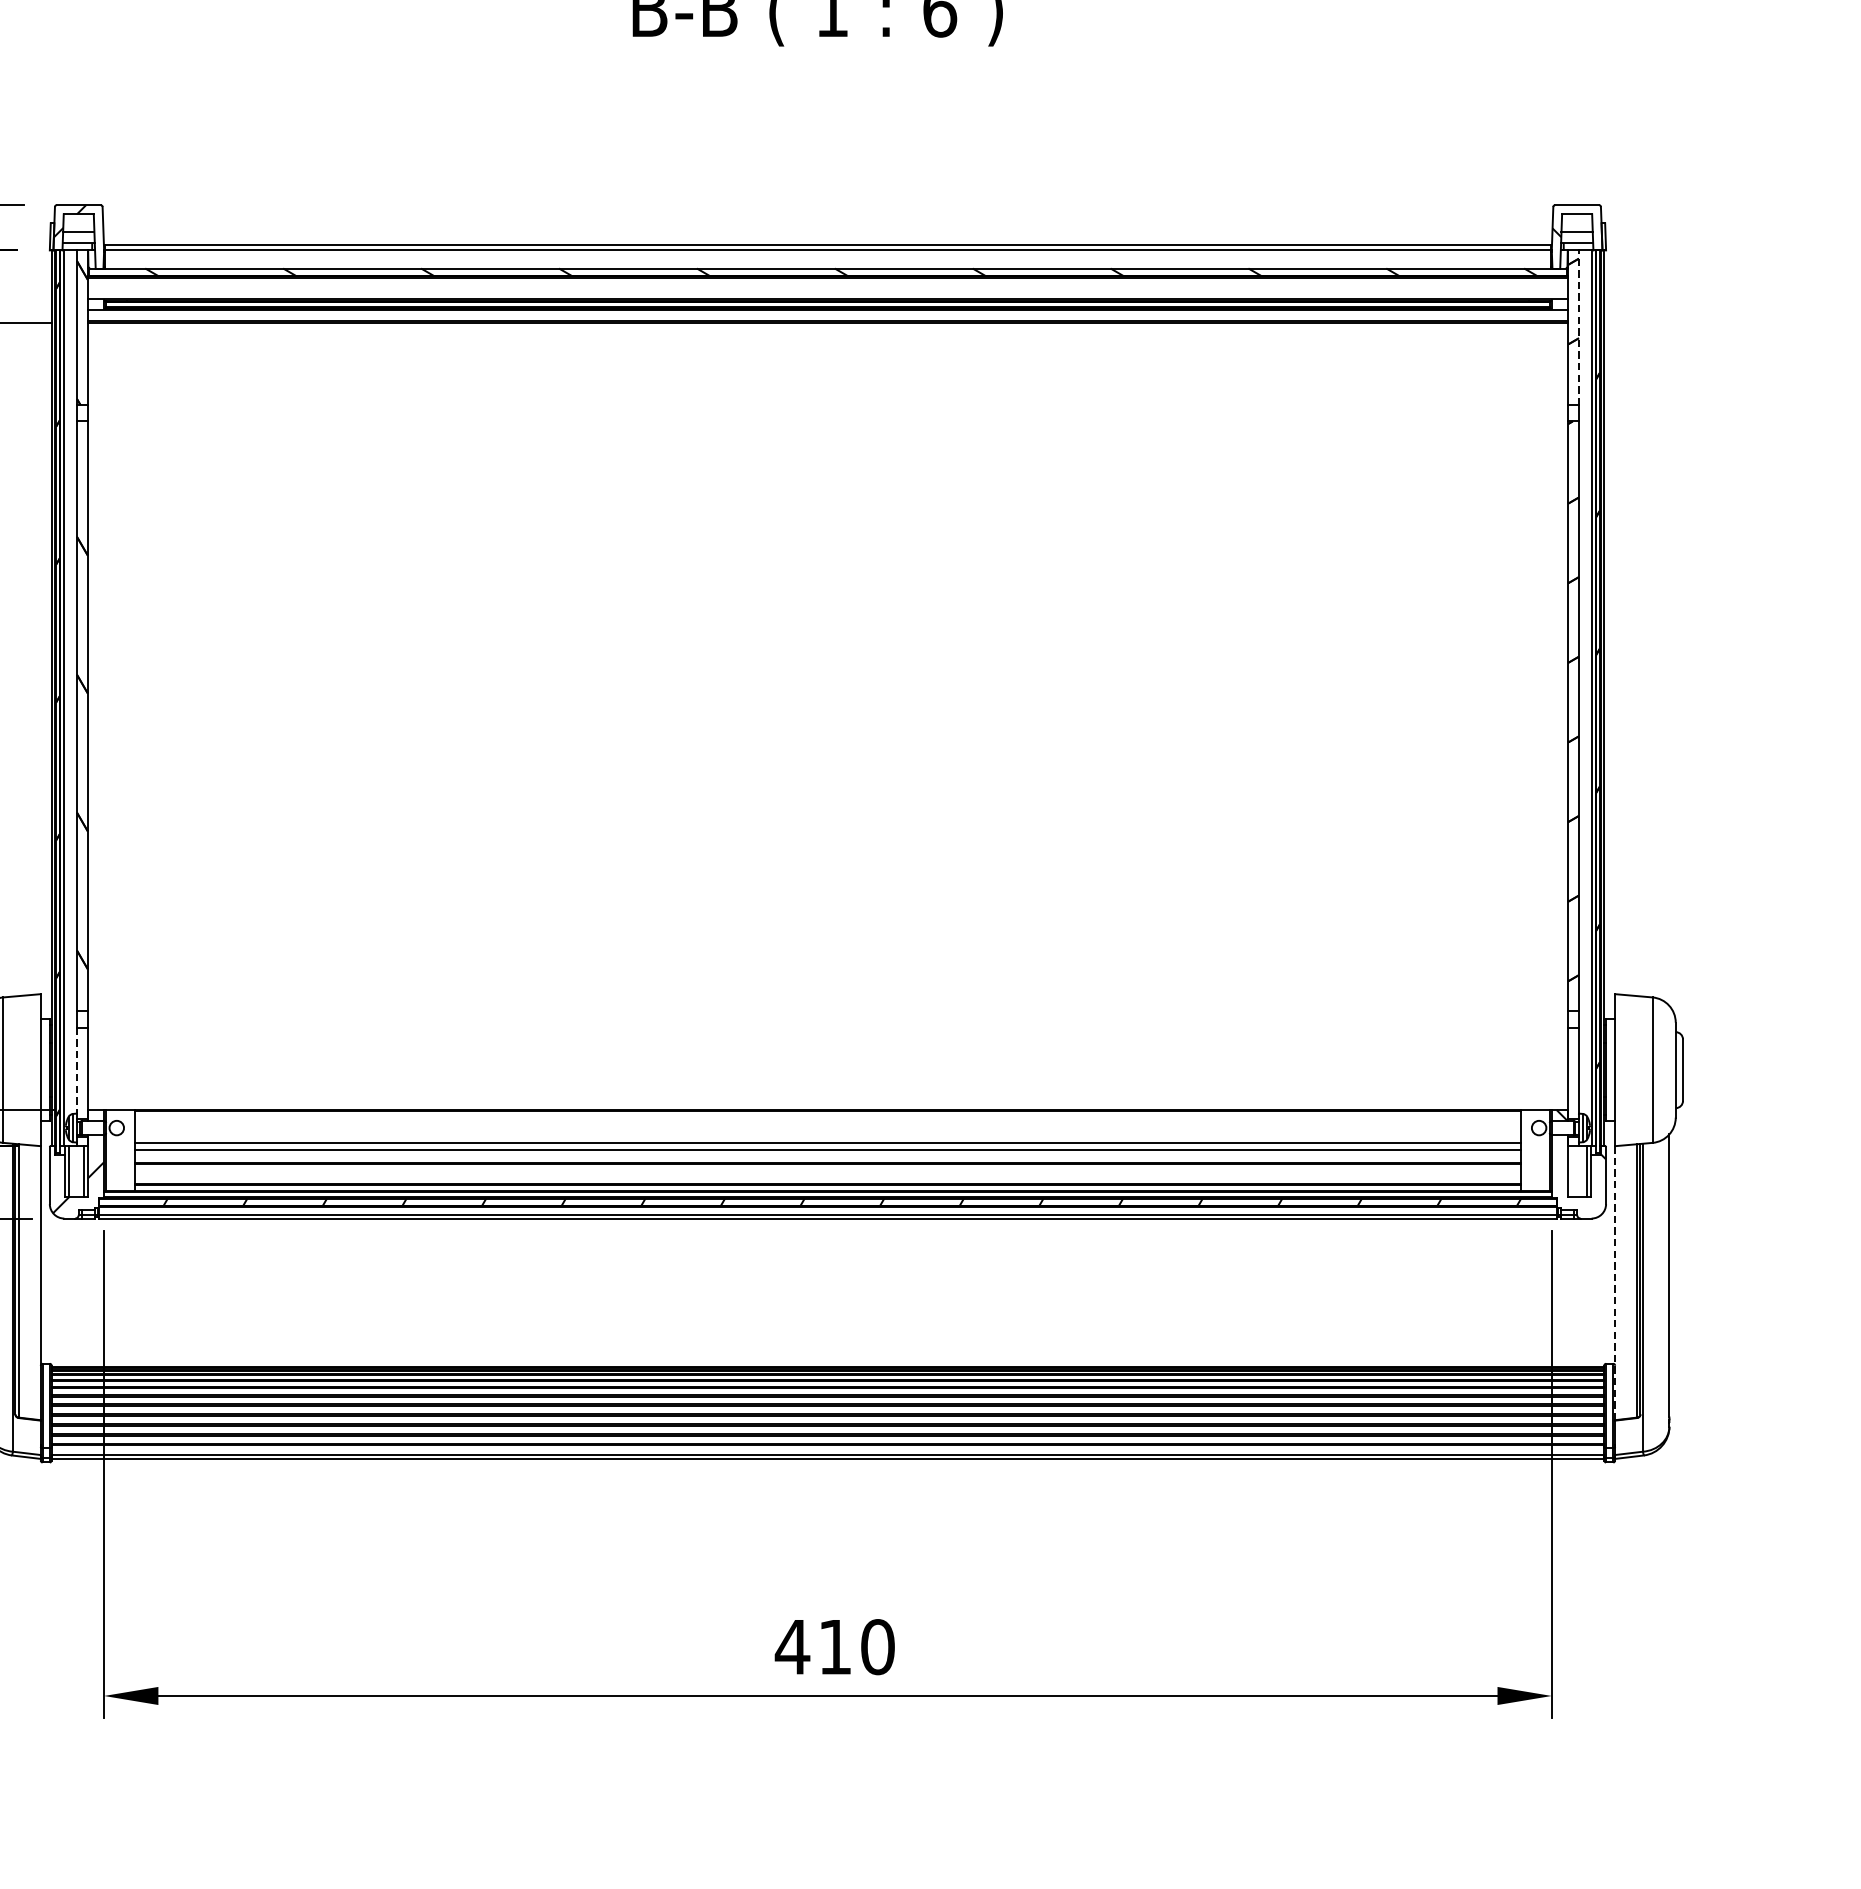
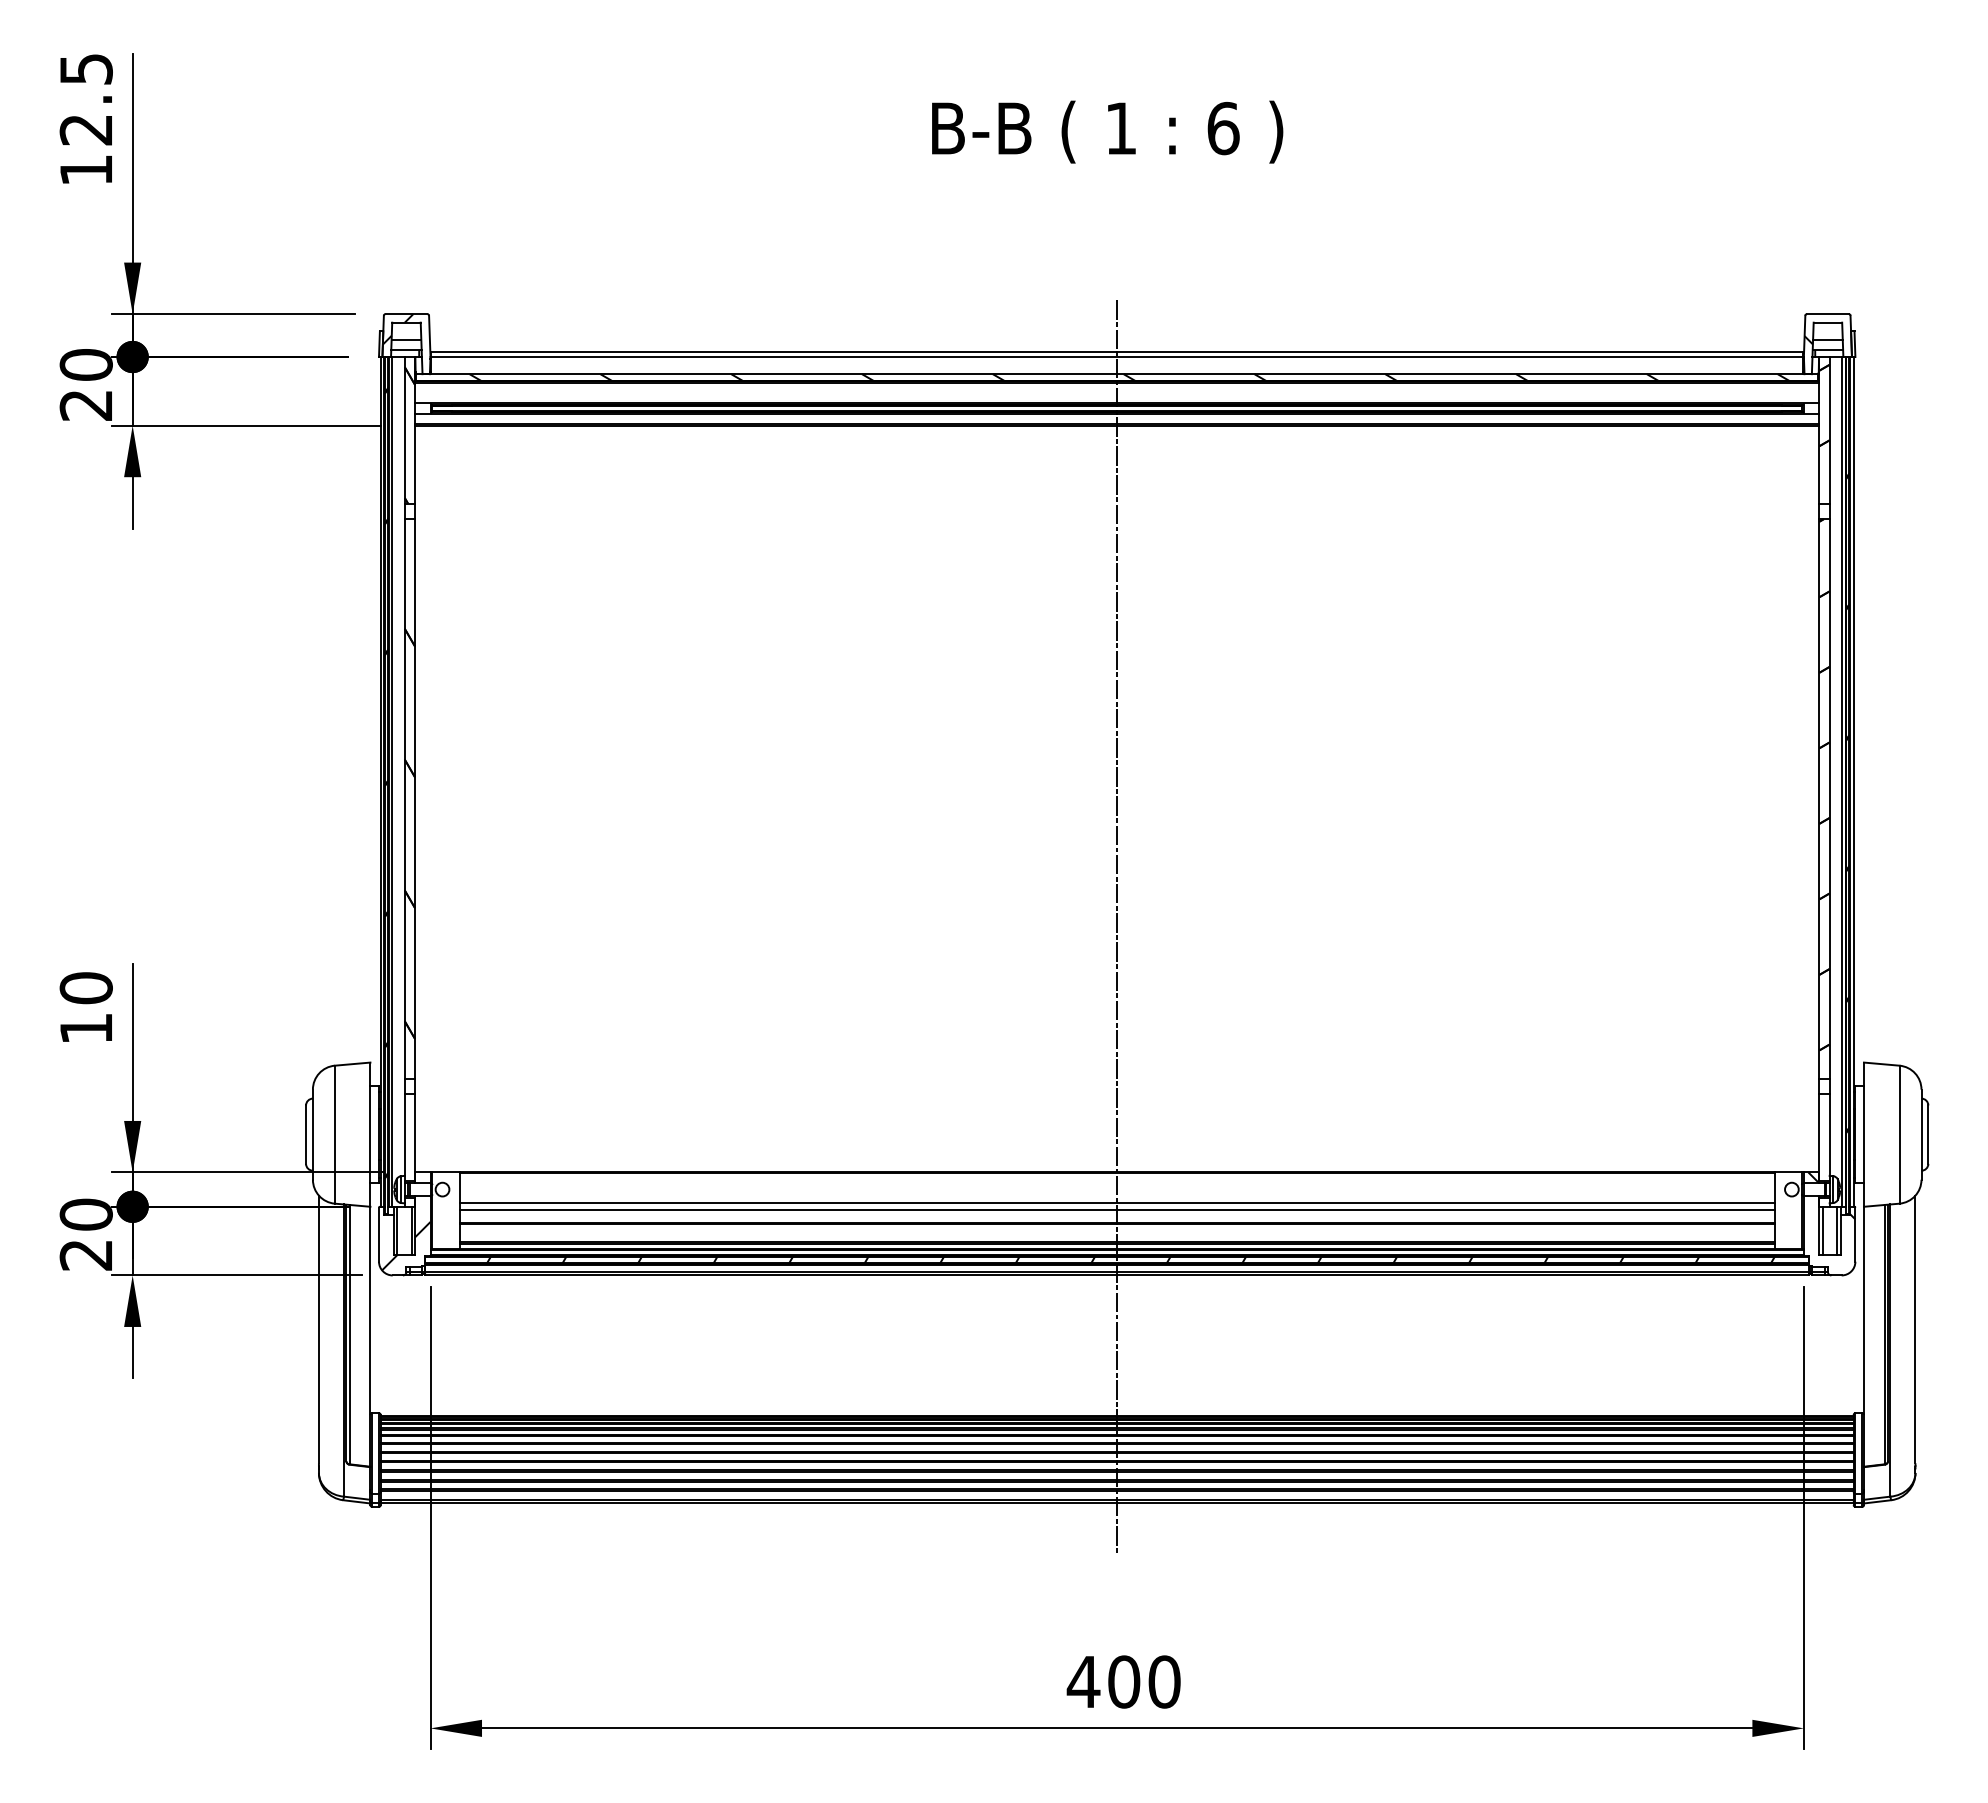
line: (1578, 326) -> (1829, 429), dashed -> solid
line: (828, 851) -> (1117, 927), added
line: (76, 1071) -> (404, 1135), dashed -> solid
line: (1571, 1171) -> (1822, 1230), added
line: (1614, 1282) -> (1863, 1336), dashed -> solid
text: (835, 1646) -> (1124, 1681), 410 -> 400

